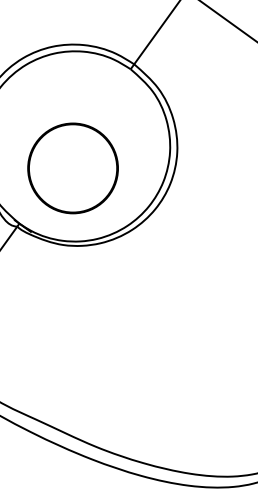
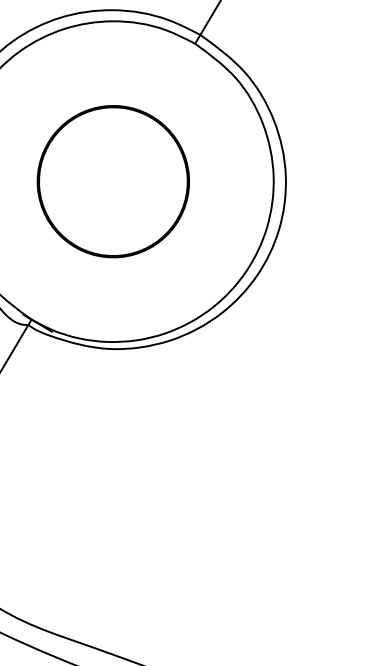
part: (72, 168) -> (112, 181), moved

